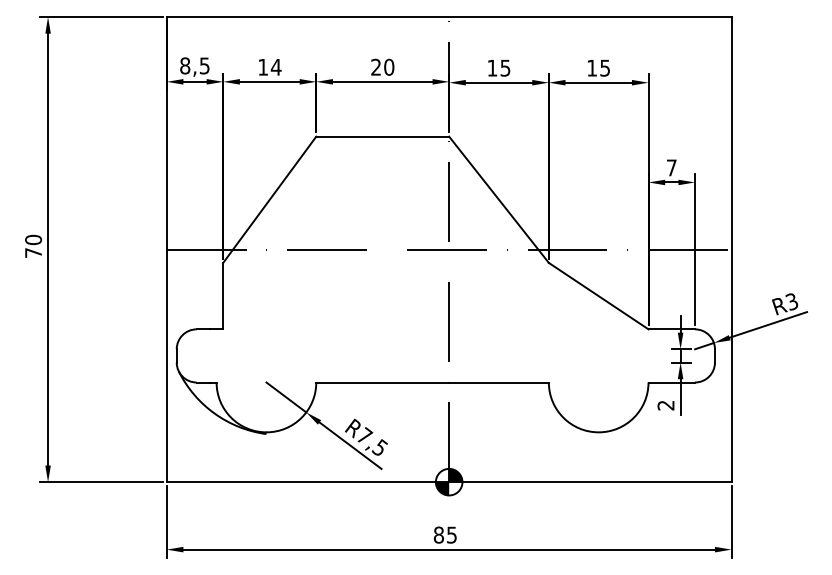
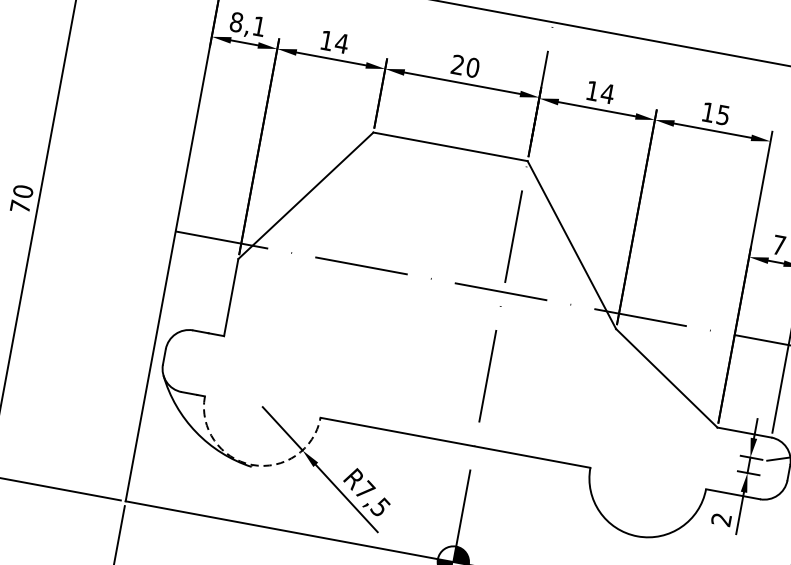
text: (204, 65) -> (259, 25), 8,5 -> 8,1
text: (505, 67) -> (607, 93), 15 -> 14
arc: (266, 432) -> (252, 465), solid -> dashed

